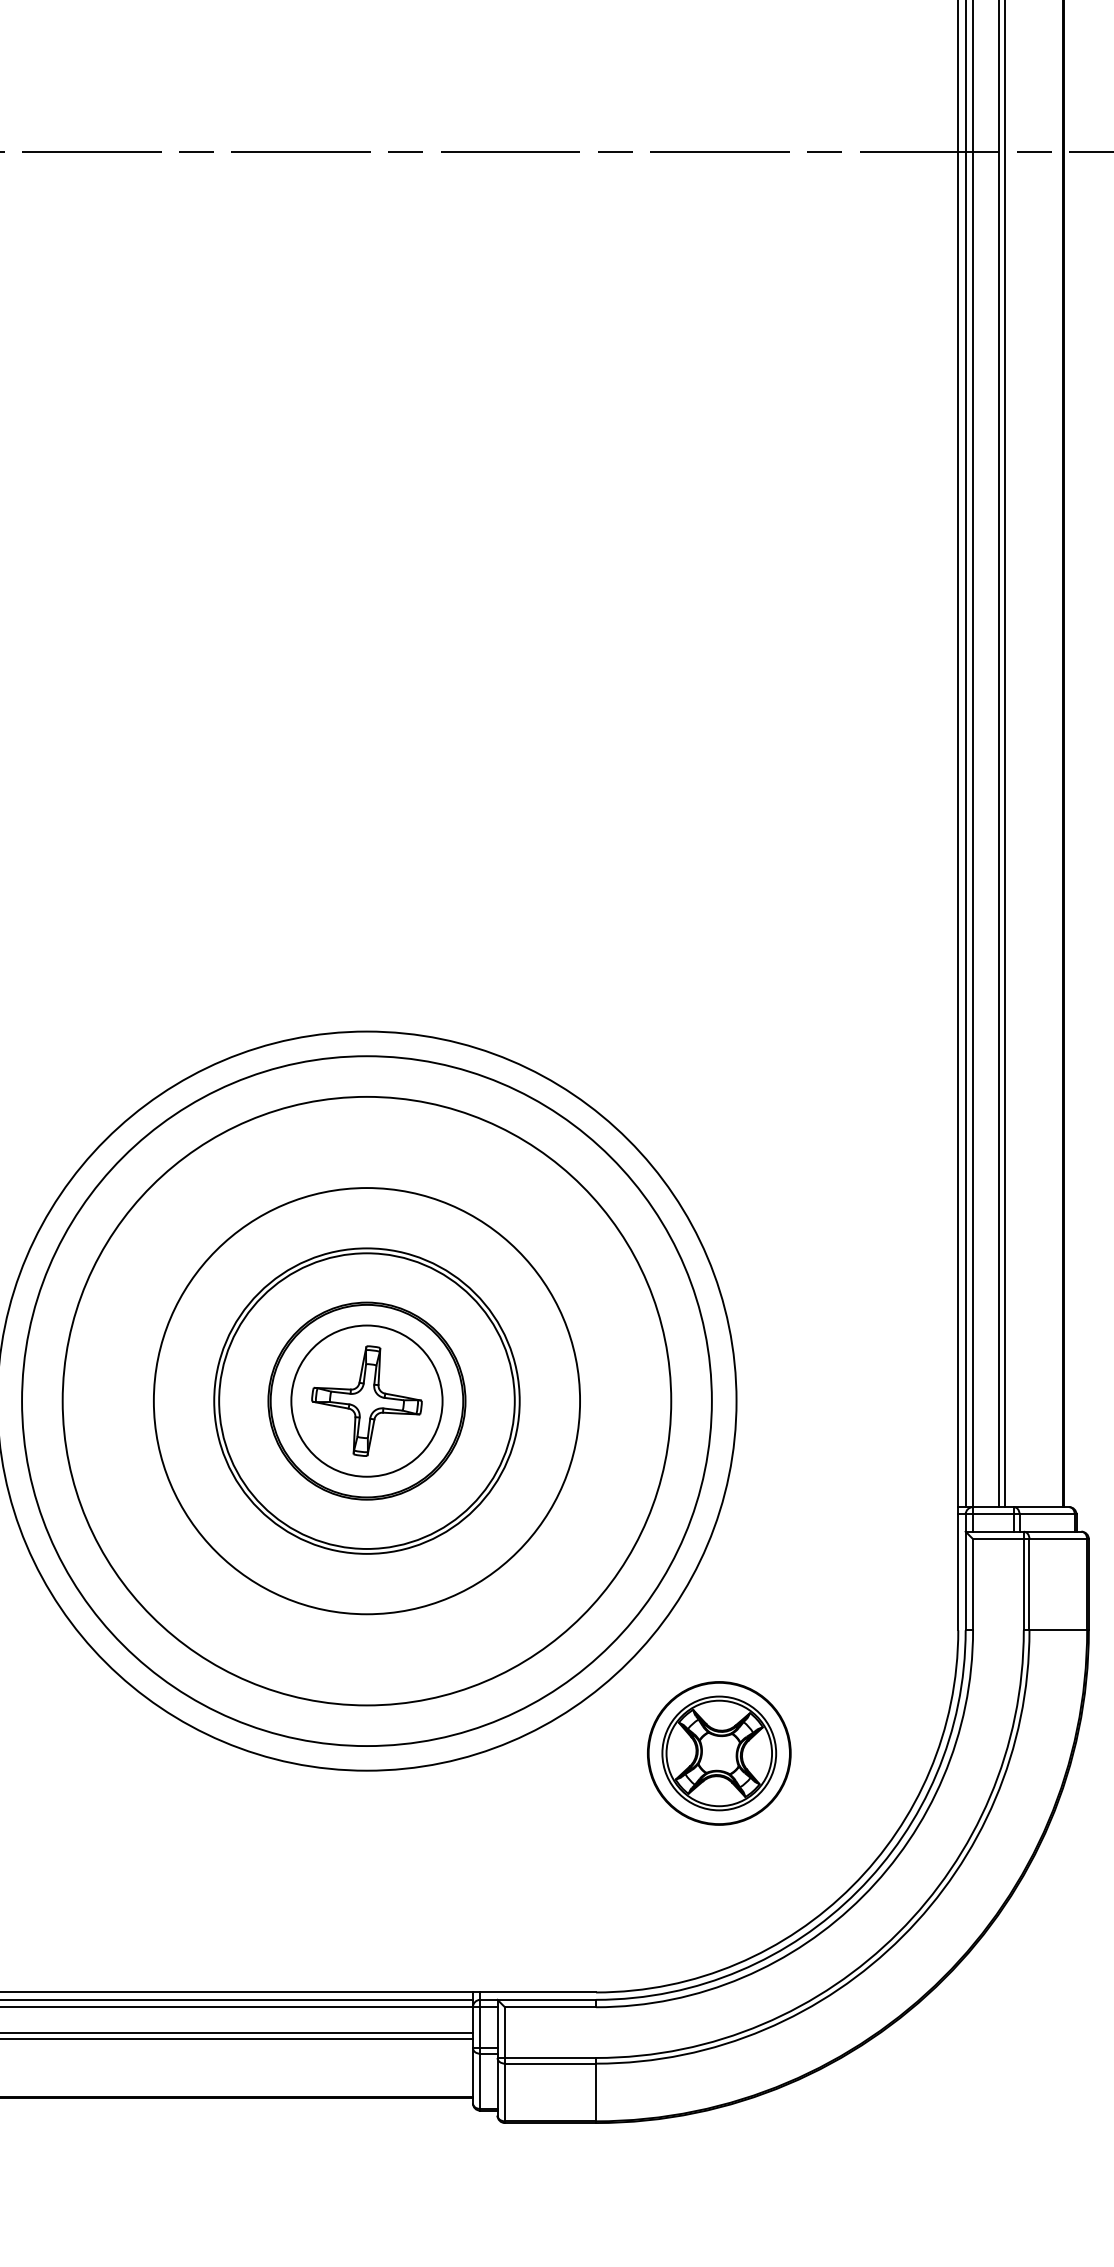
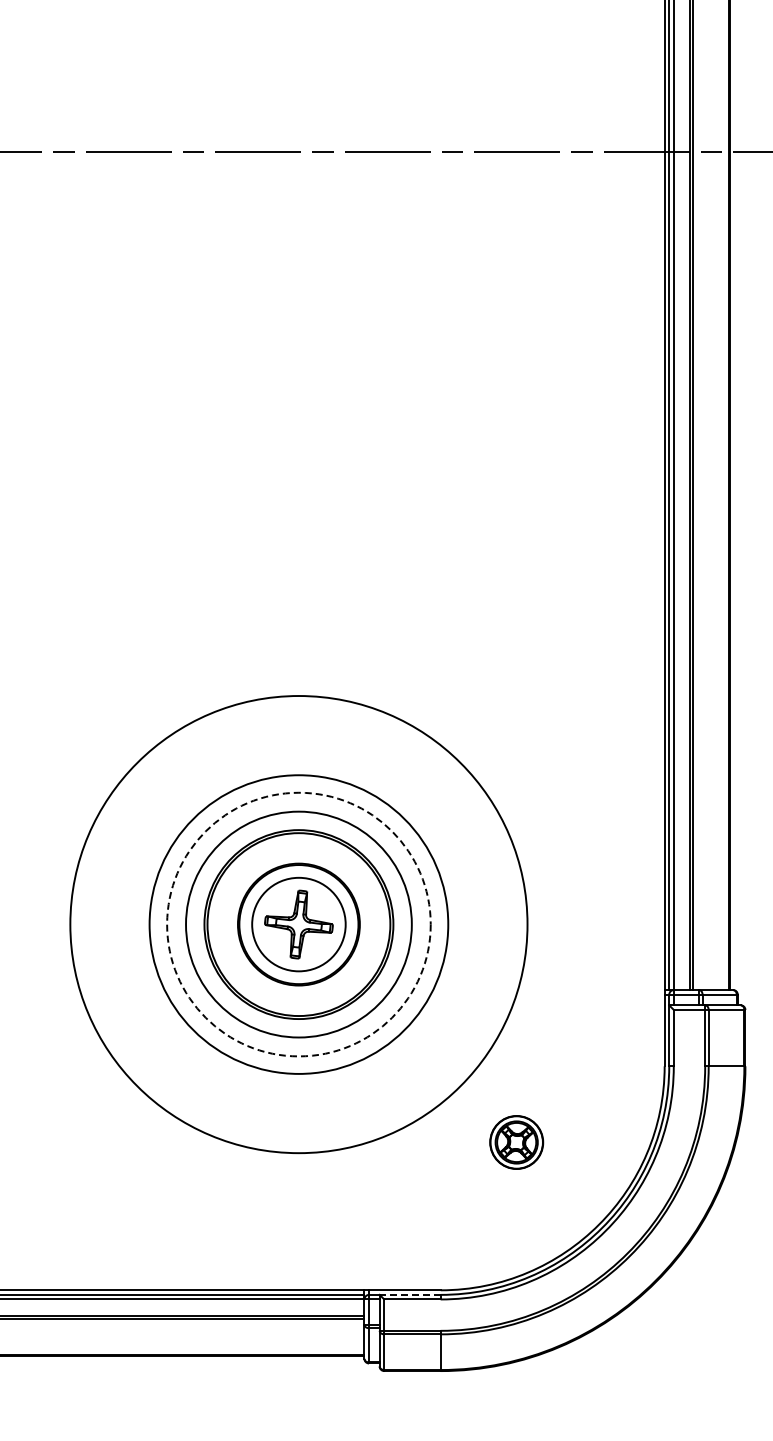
circle: (366, 1400) -> (298, 924), size x0.6
circle: (366, 1400) -> (298, 924), size x0.7
circle: (366, 1400) -> (298, 924), solid -> dashed
part: (718, 1753) -> (516, 1142), size x0.6
line: (545, 1999) -> (409, 1294), solid -> dashed

